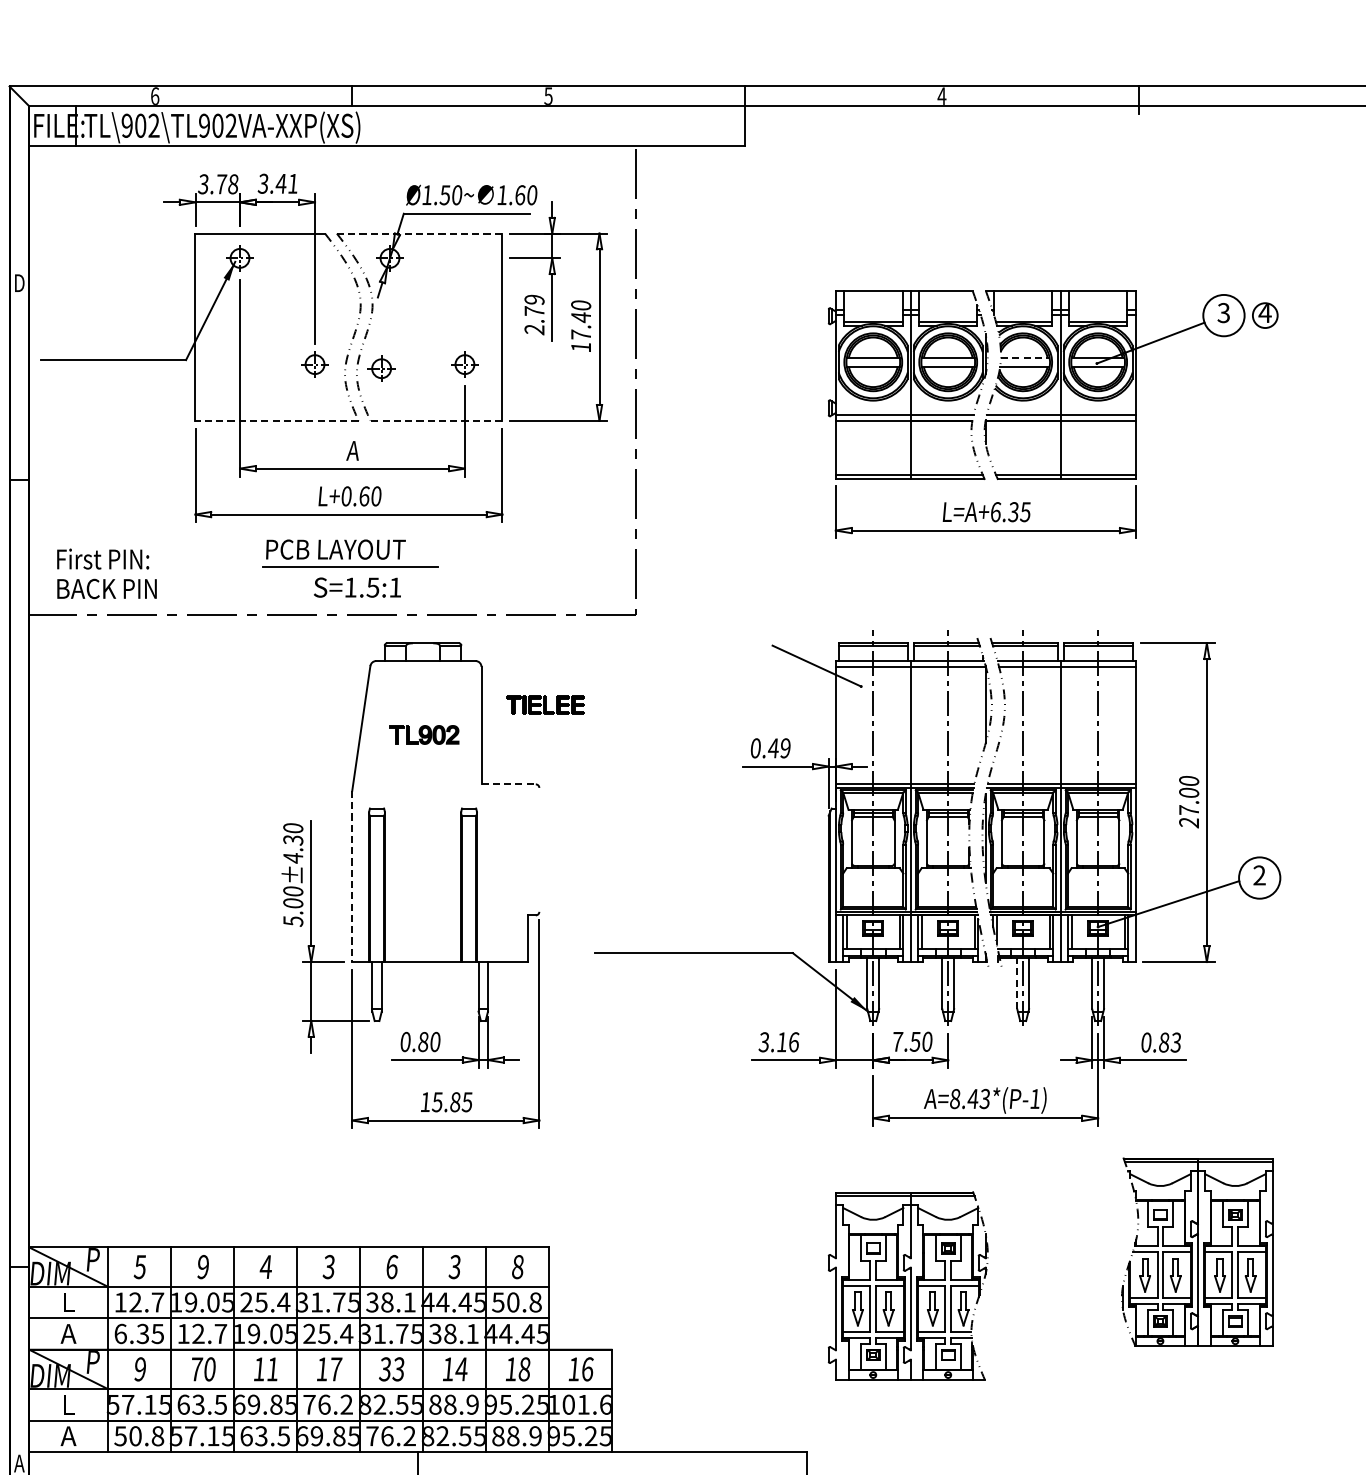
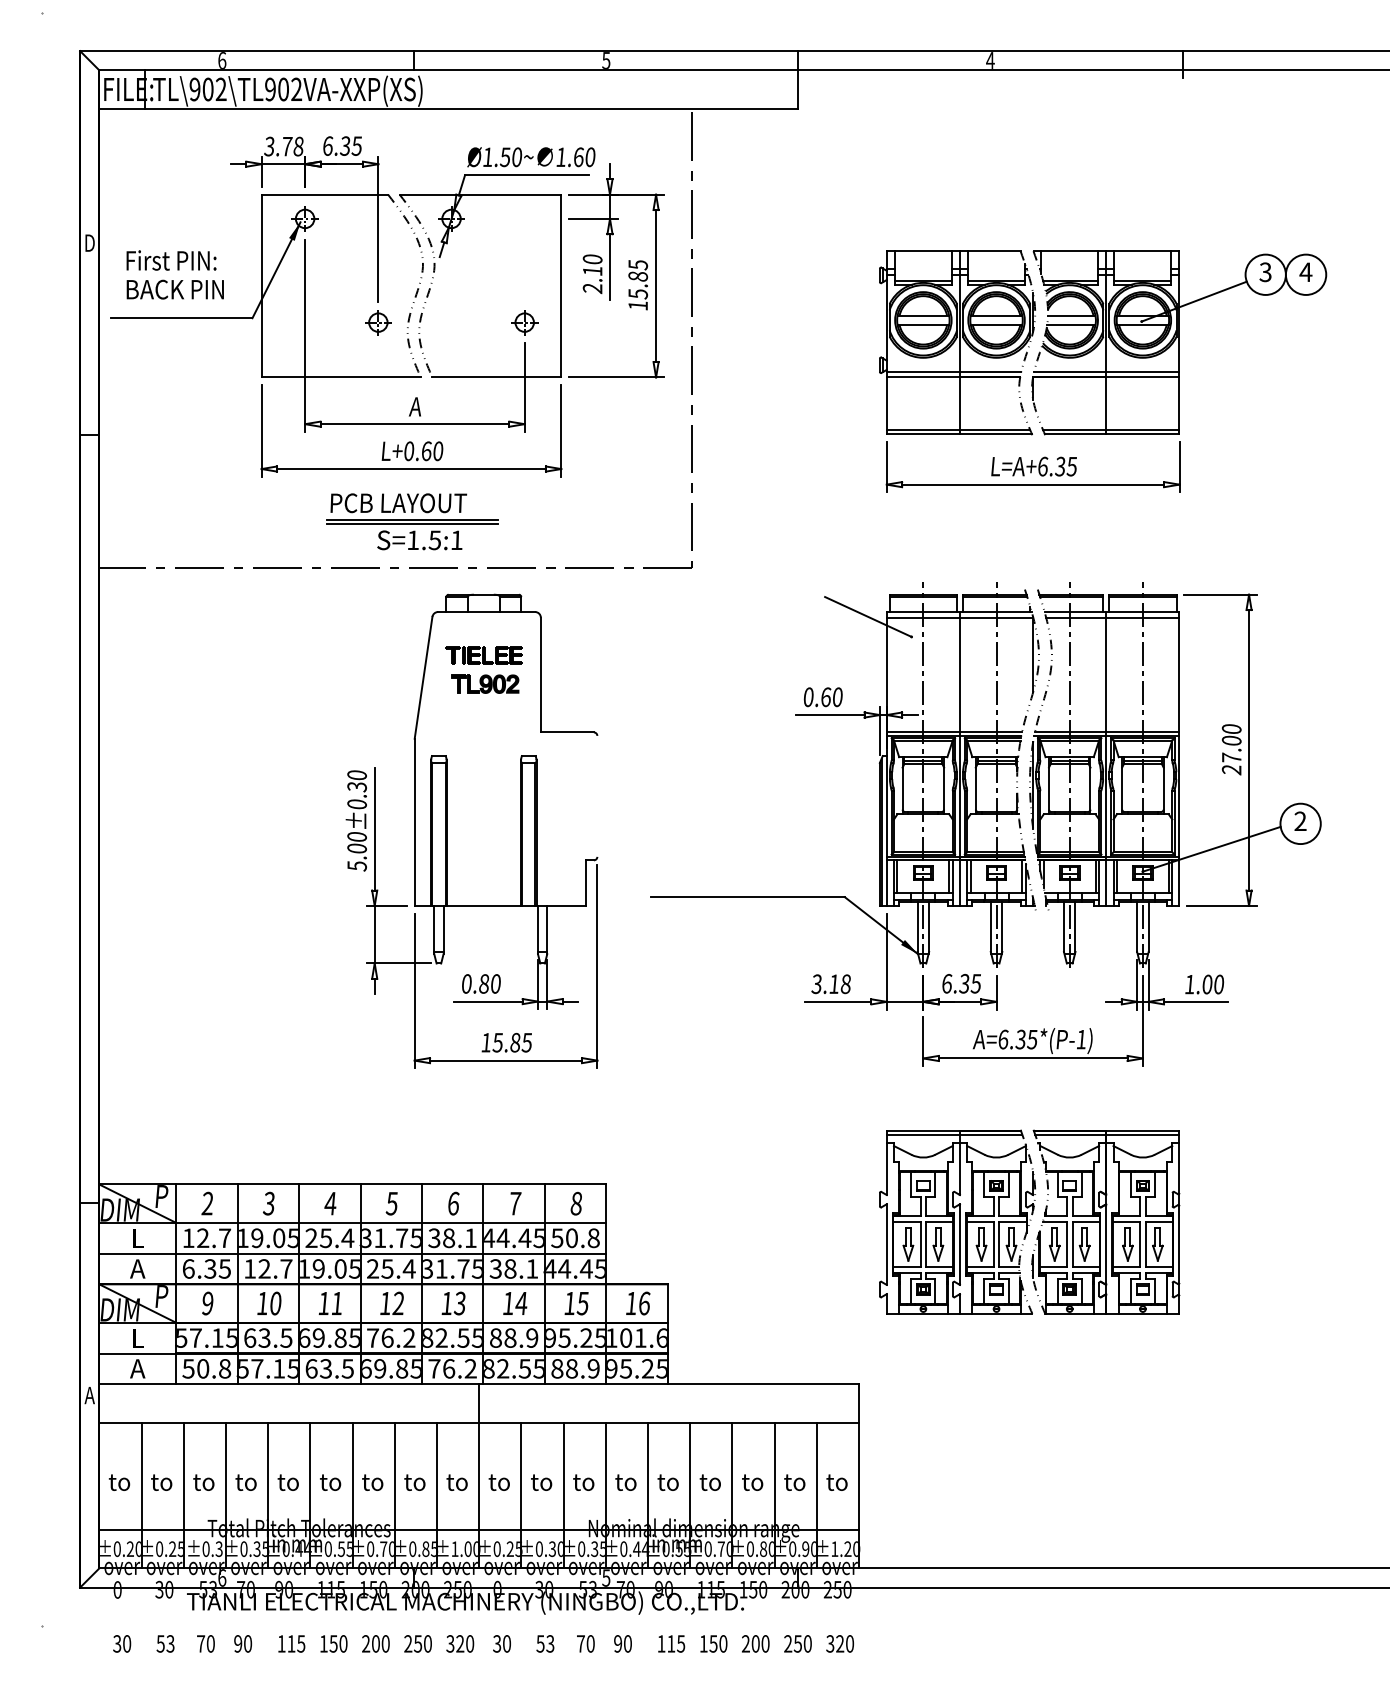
text: (277, 183) -> (341, 145), 3.41 -> 6.35
line: (419, 233) -> (480, 194), dashed -> solid
text: (534, 305) -> (592, 264), 2.79 -> 2.10
circle: (1264, 315) -> (1305, 274), size x1.67
text: (581, 320) -> (638, 279), 17.40 -> 15.85
line: (1025, 357) -> (1071, 315), dashed -> solid
part: (381, 368) -> (443, 326), removed
line: (277, 420) -> (341, 377), dashed -> solid
line: (436, 420) -> (496, 377), dashed -> solid
line: (349, 571) -> (412, 524), added
text: (106, 573) -> (174, 274), moved
part: (544, 705) -> (483, 655), moved
text: (779, 748) -> (831, 697), 0.49 -> 0.60
line: (508, 784) -> (567, 732), dashed -> solid
text: (292, 858) -> (356, 804), 5.00±4.30 -> 5.00±0.30
line: (352, 876) -> (414, 822), dashed -> solid
line: (1016, 984) -> (1063, 927), dashed -> solid
text: (793, 1041) -> (845, 983), 3.16 -> 3.18
text: (912, 1041) -> (961, 983), 7.50 -> 6.35
text: (1161, 1042) -> (1204, 984), 0.83 -> 1.00
text: (969, 1098) -> (1017, 1039), A=8.43*(P-1) -> A=6.35*(P-1)
part: (1197, 1251) -> (1105, 1221), moved
text: (329, 1265) -> (392, 1202), 3 -> 5
text: (140, 1266) -> (207, 1203), 5 -> 2
text: (202, 1266) -> (268, 1203), 9 -> 3
text: (454, 1266) -> (514, 1203), 3 -> 7
text: (197, 1369) -> (263, 1303), 70 -> 10
text: (335, 1369) -> (398, 1303), 17 -> 12
text: (384, 1369) -> (446, 1303), 33 -> 13
text: (524, 1369) -> (582, 1303), 18 -> 15

